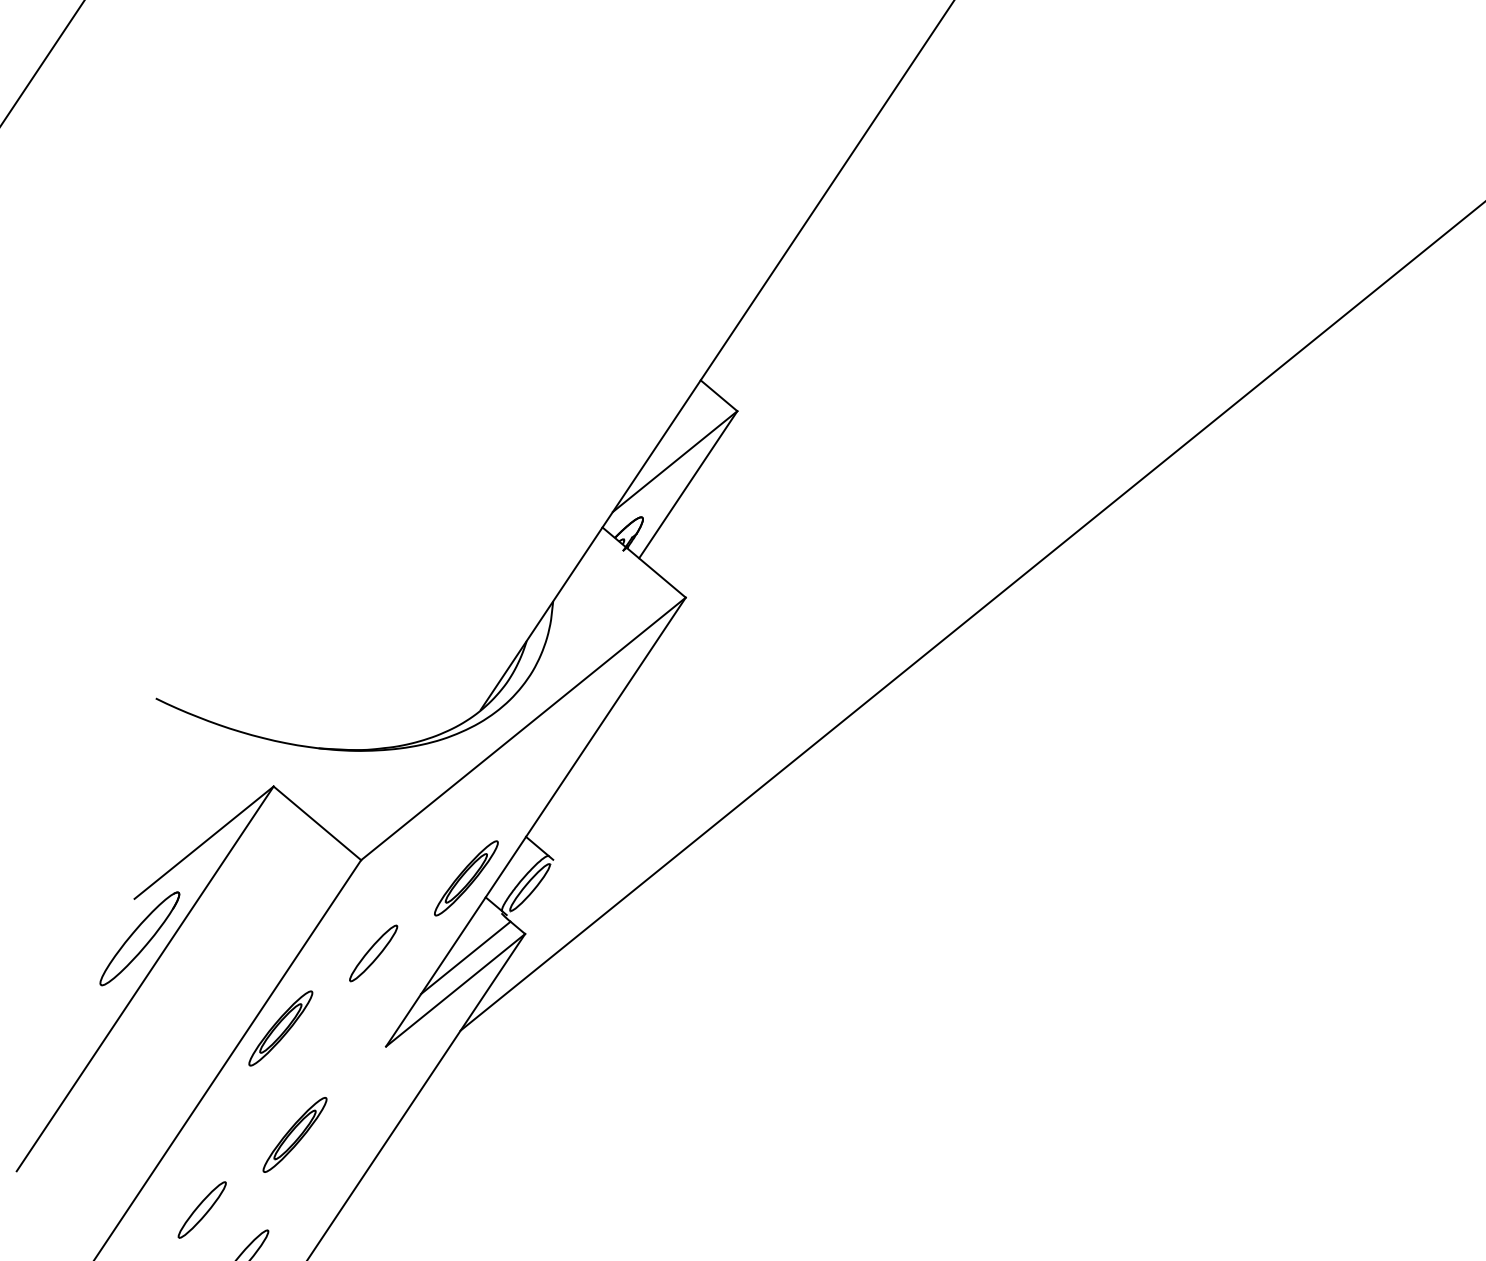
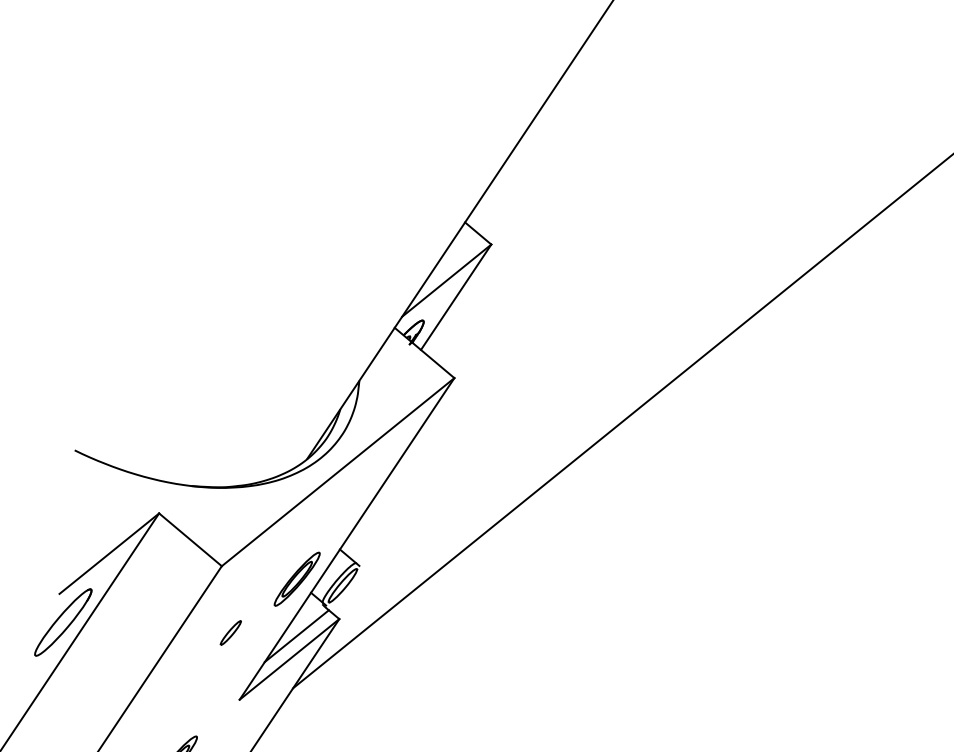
part: (373, 953) -> (230, 633), size x0.6
part: (280, 1028) -> (164, 686), removed

